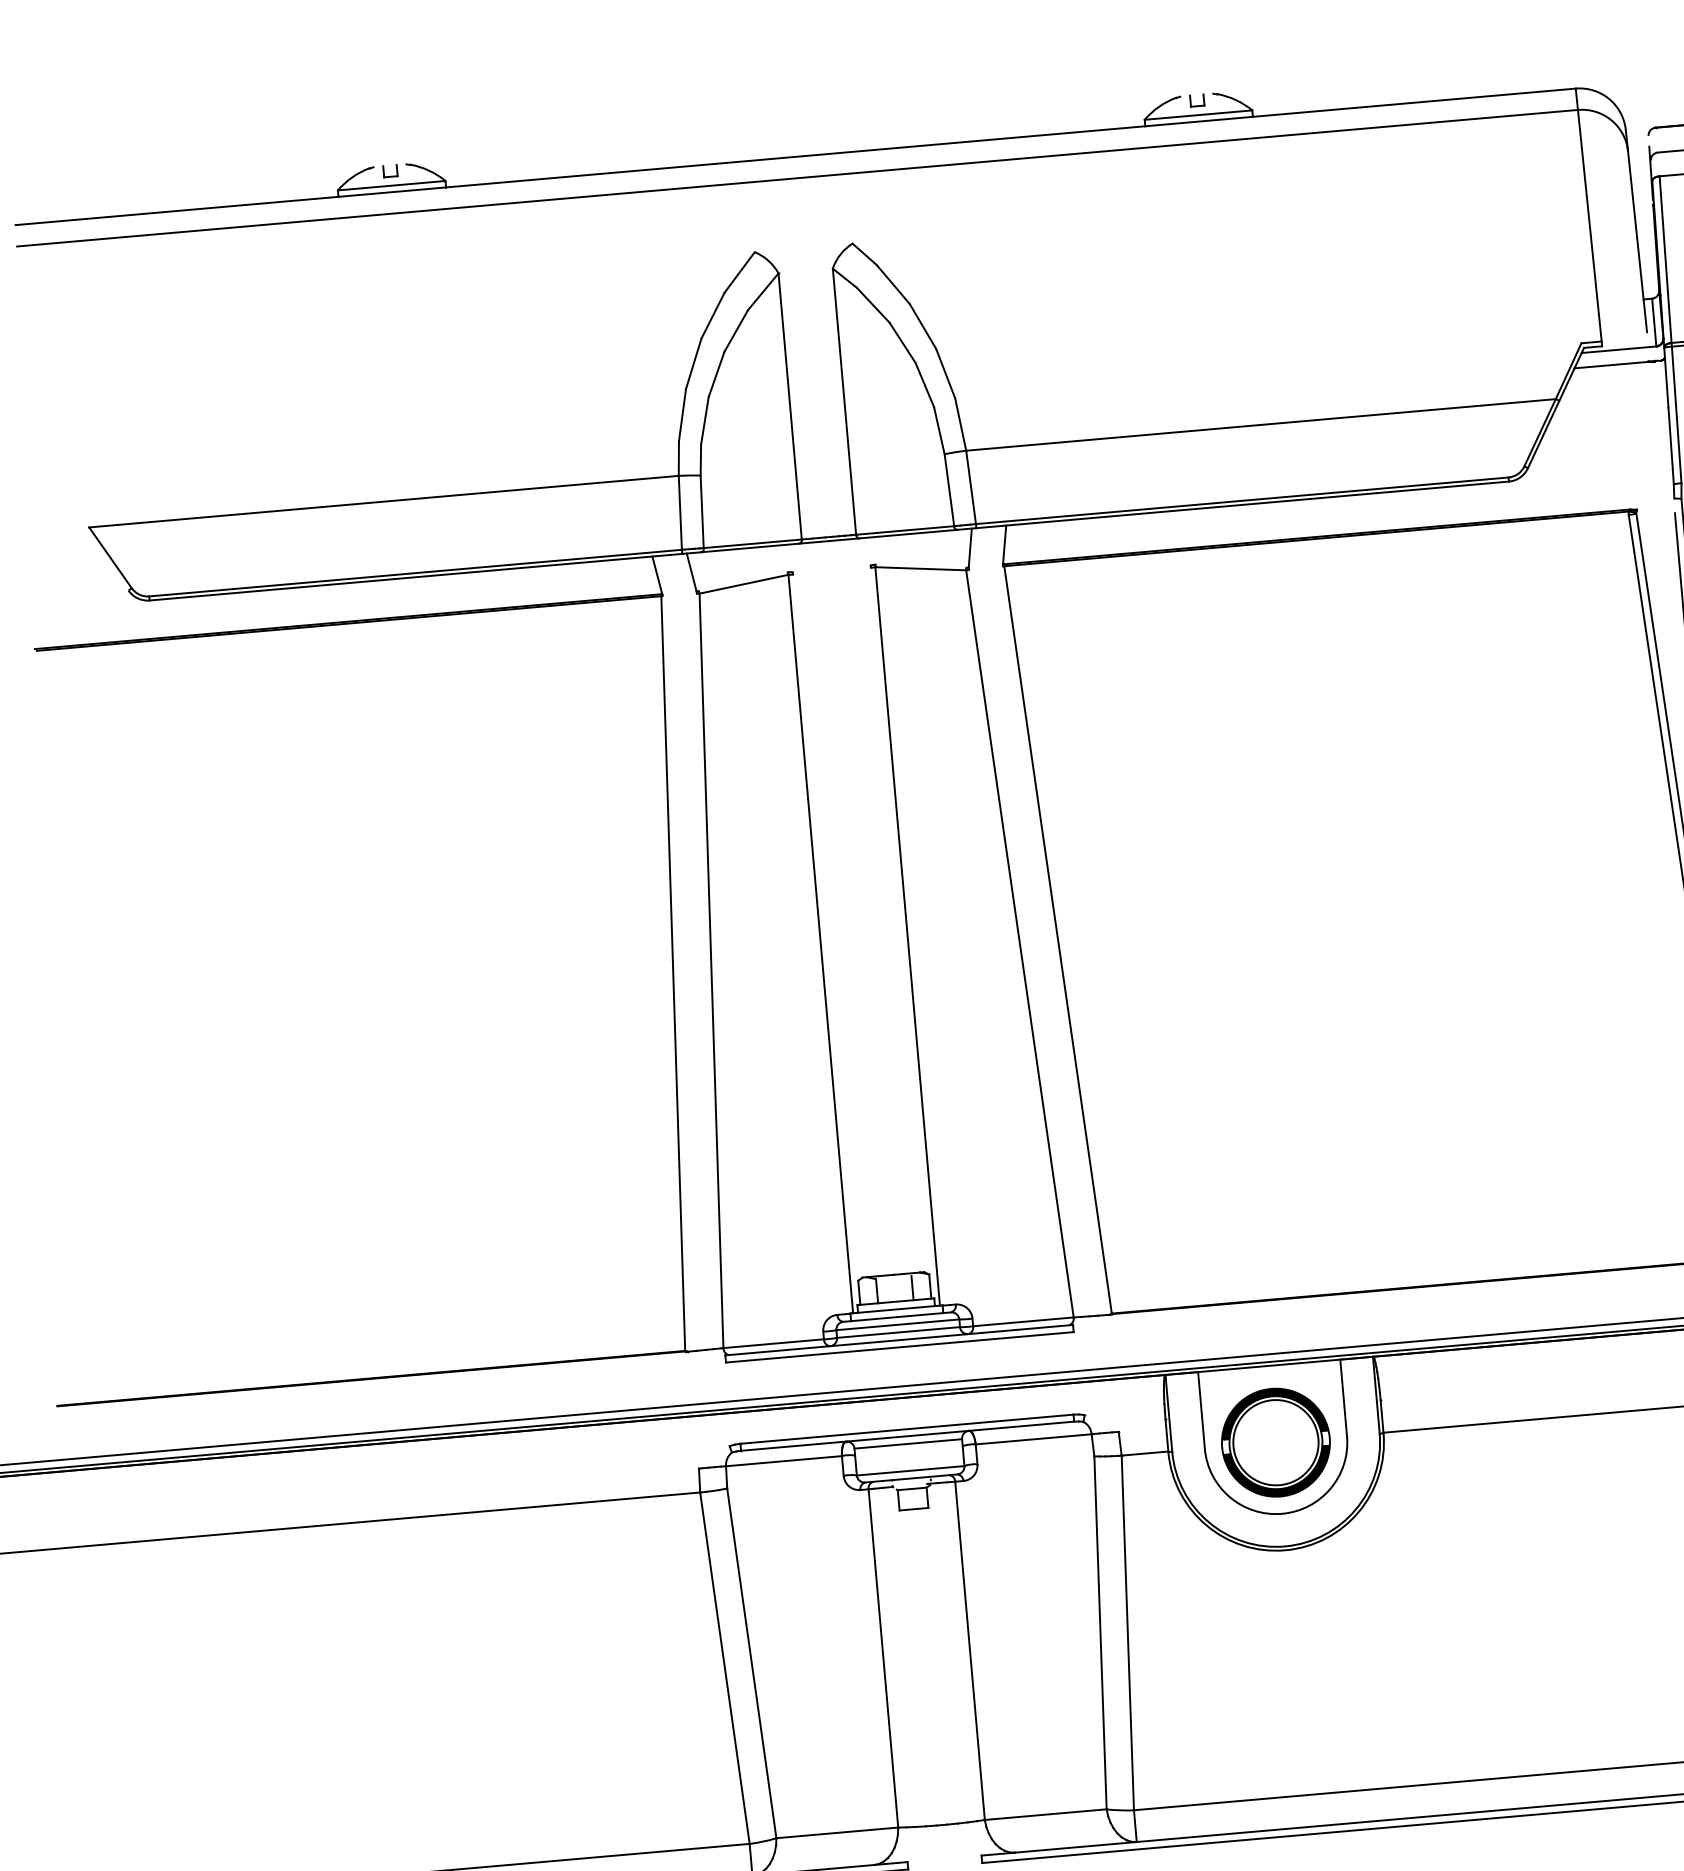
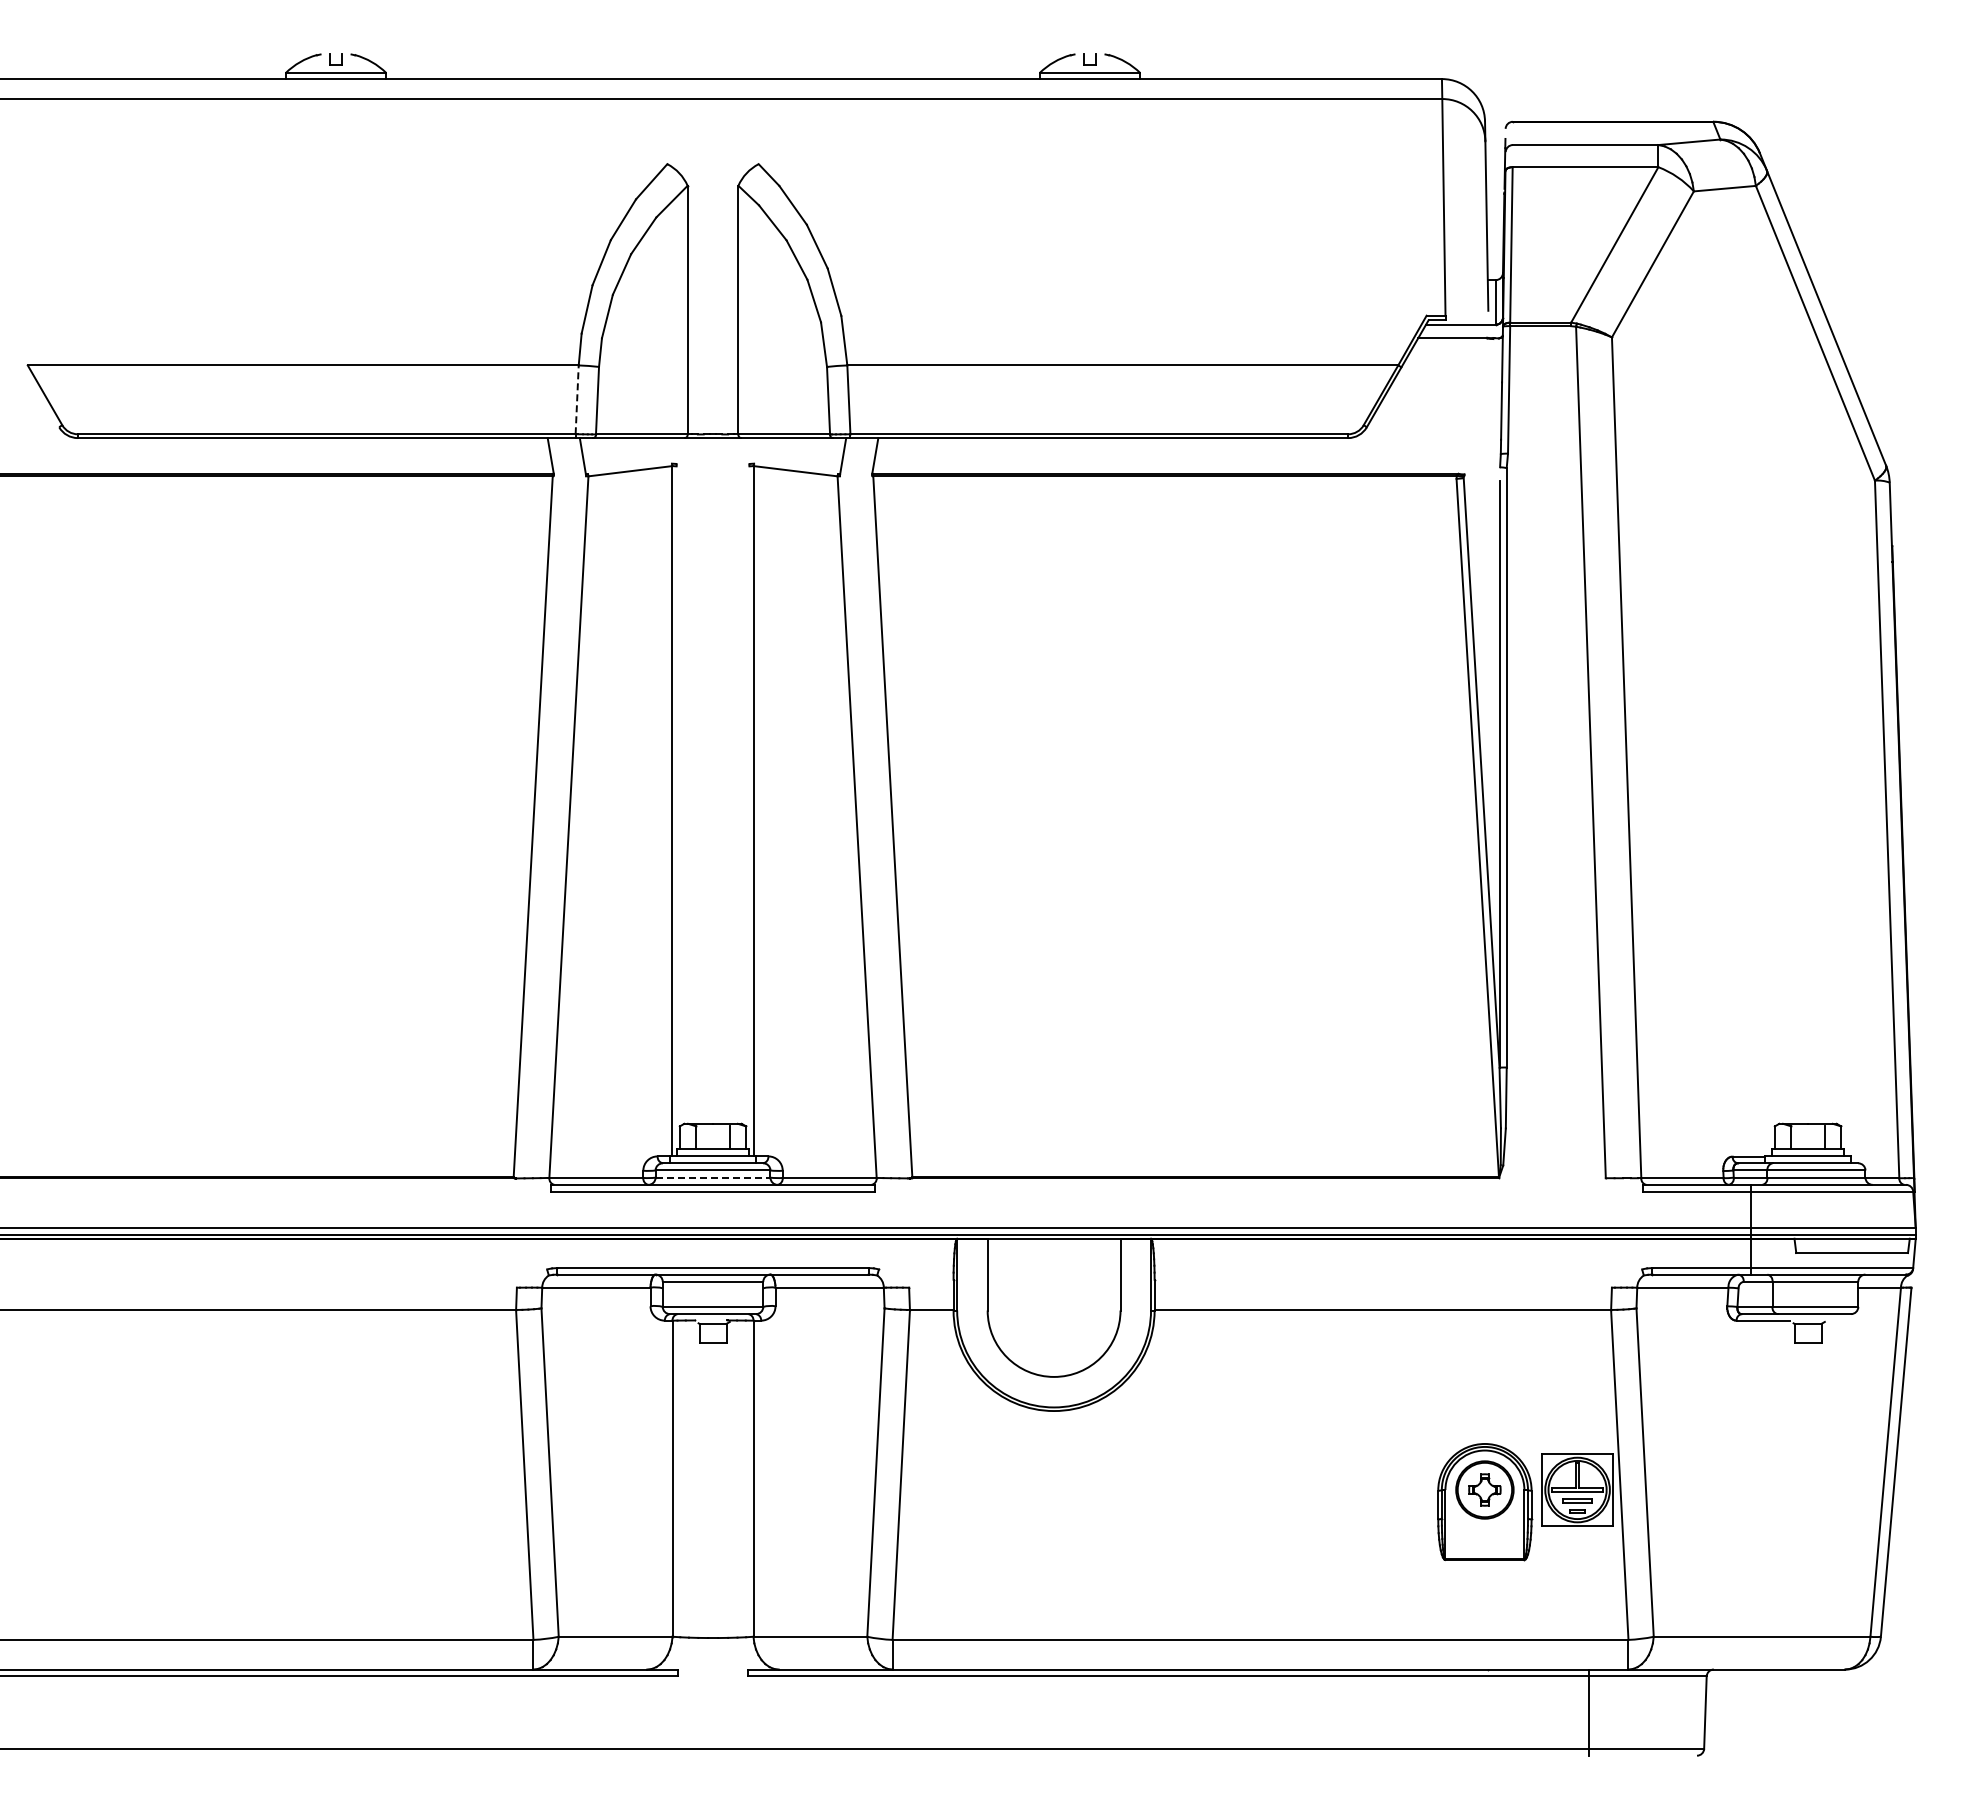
line: (680, 512) -> (577, 399), solid -> dashed
line: (899, 1332) -> (713, 1177), solid -> dashed
part: (1276, 1442) -> (1054, 1310), removed

